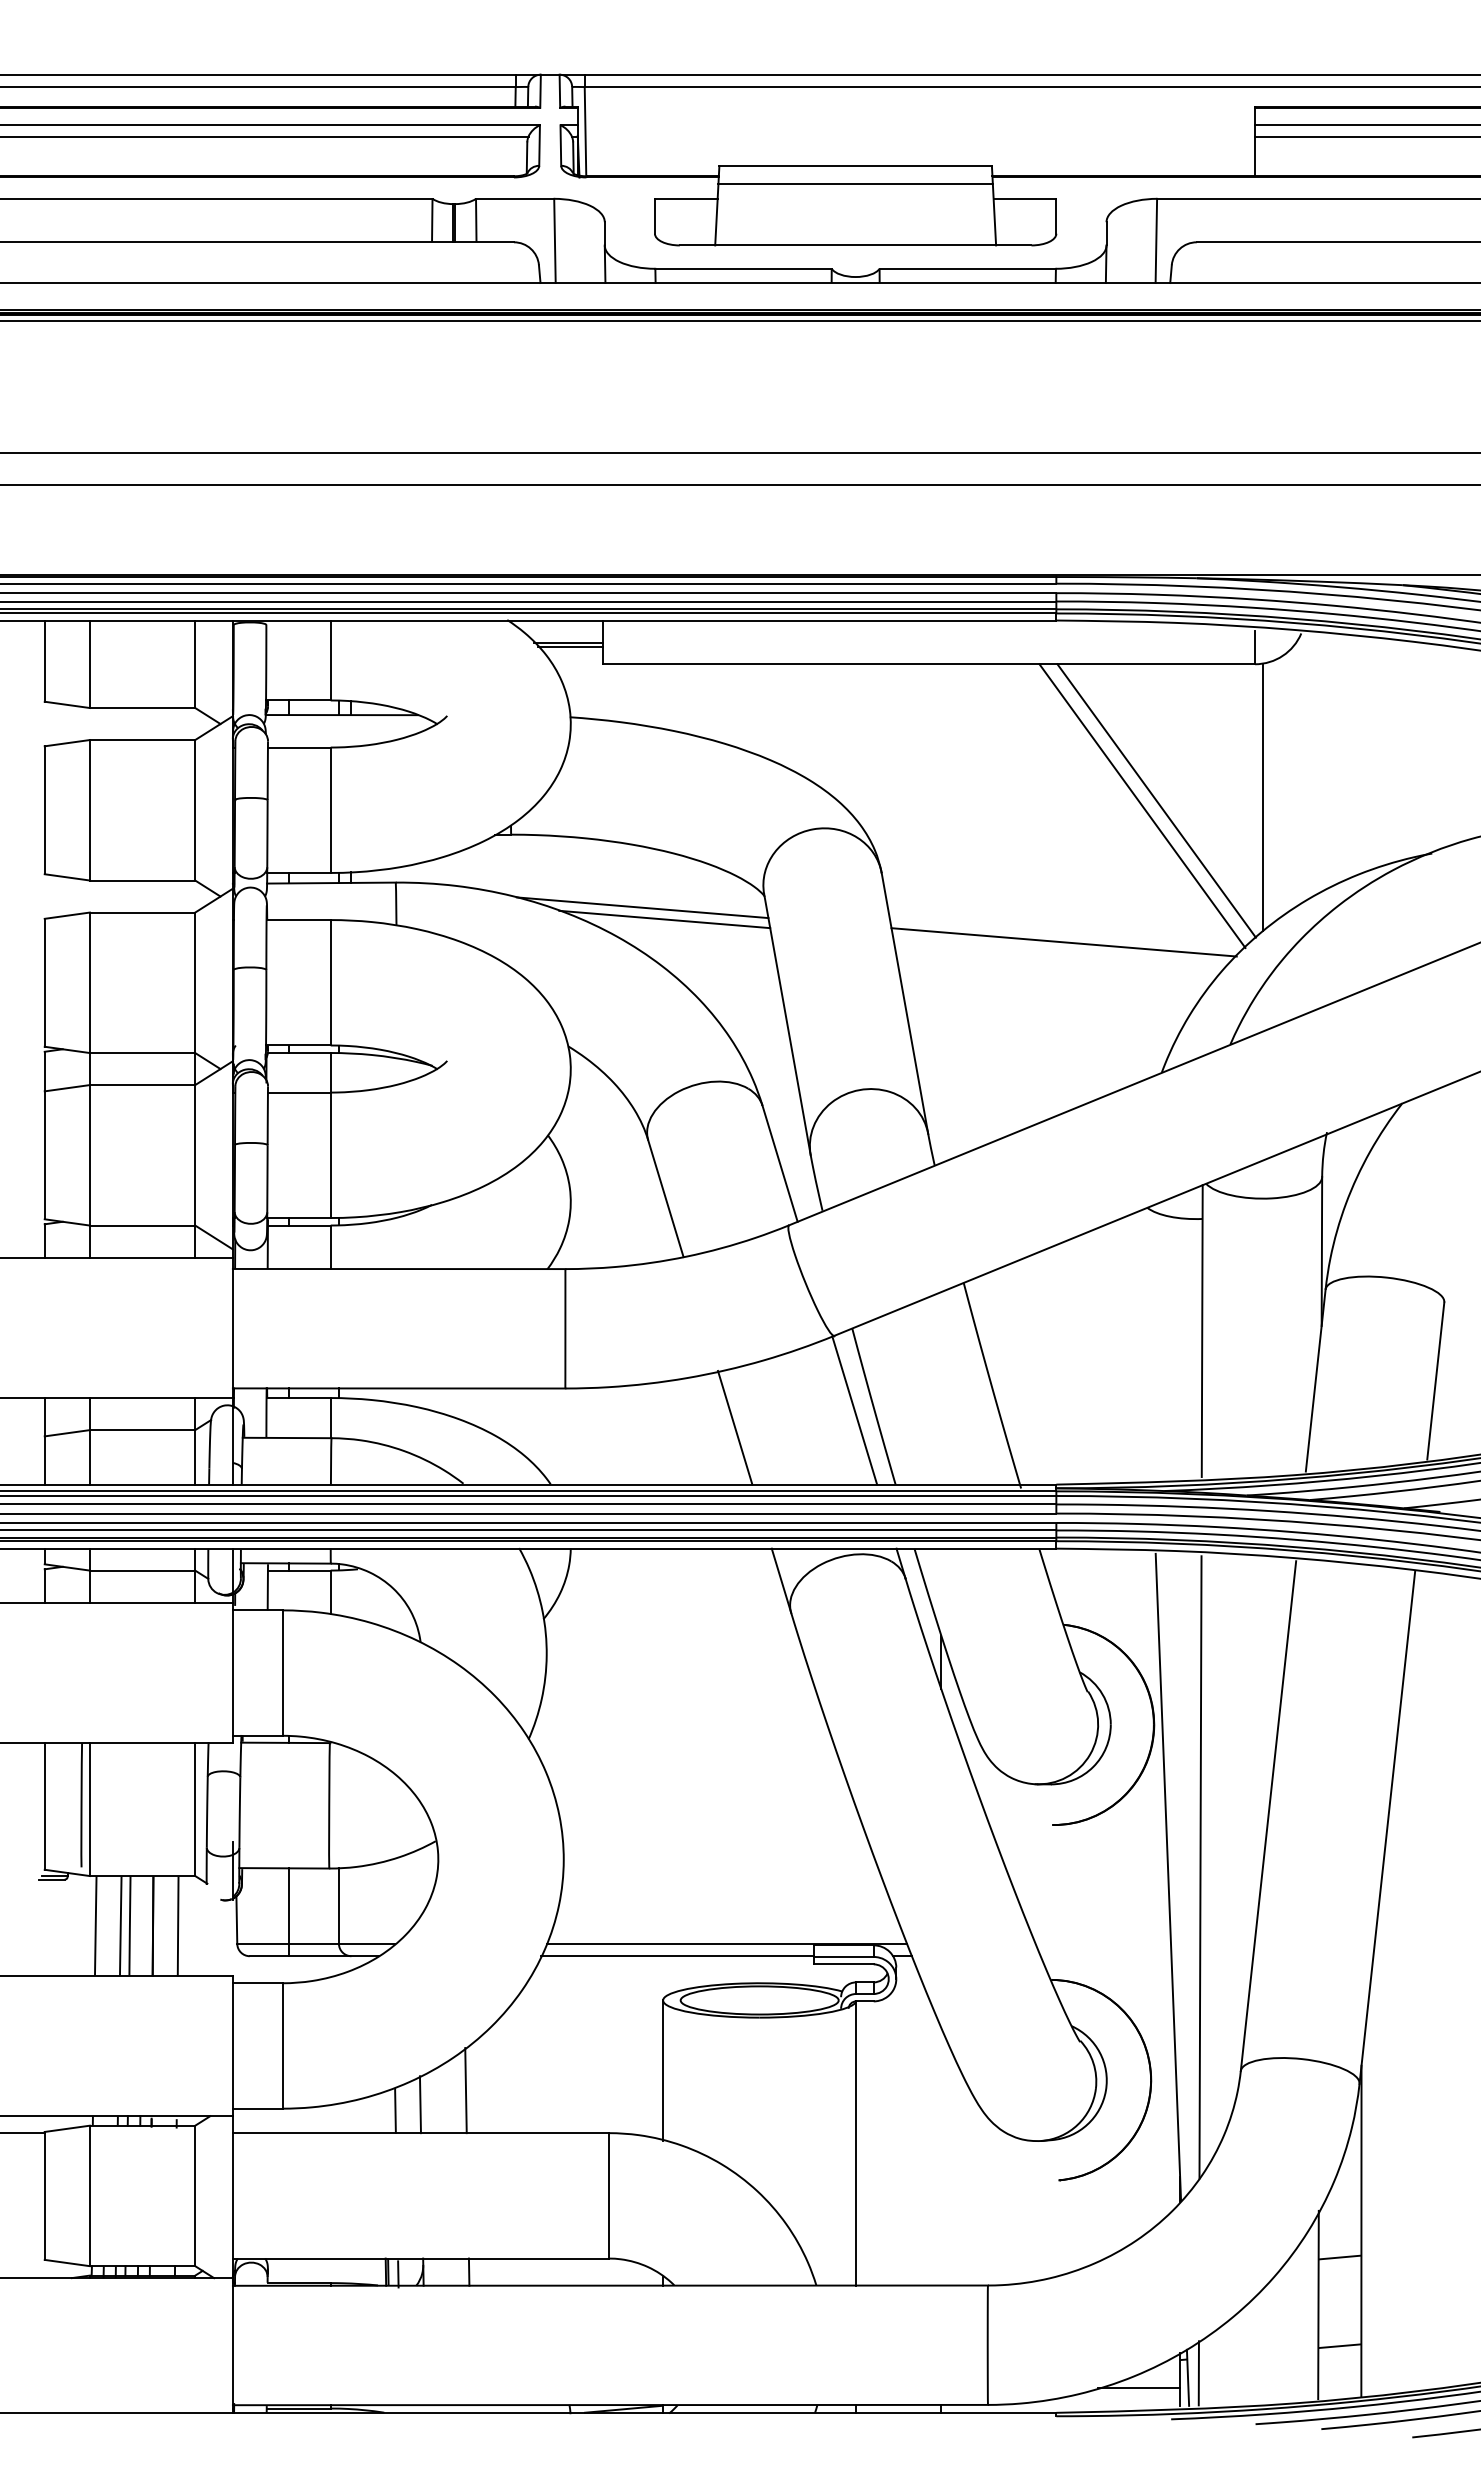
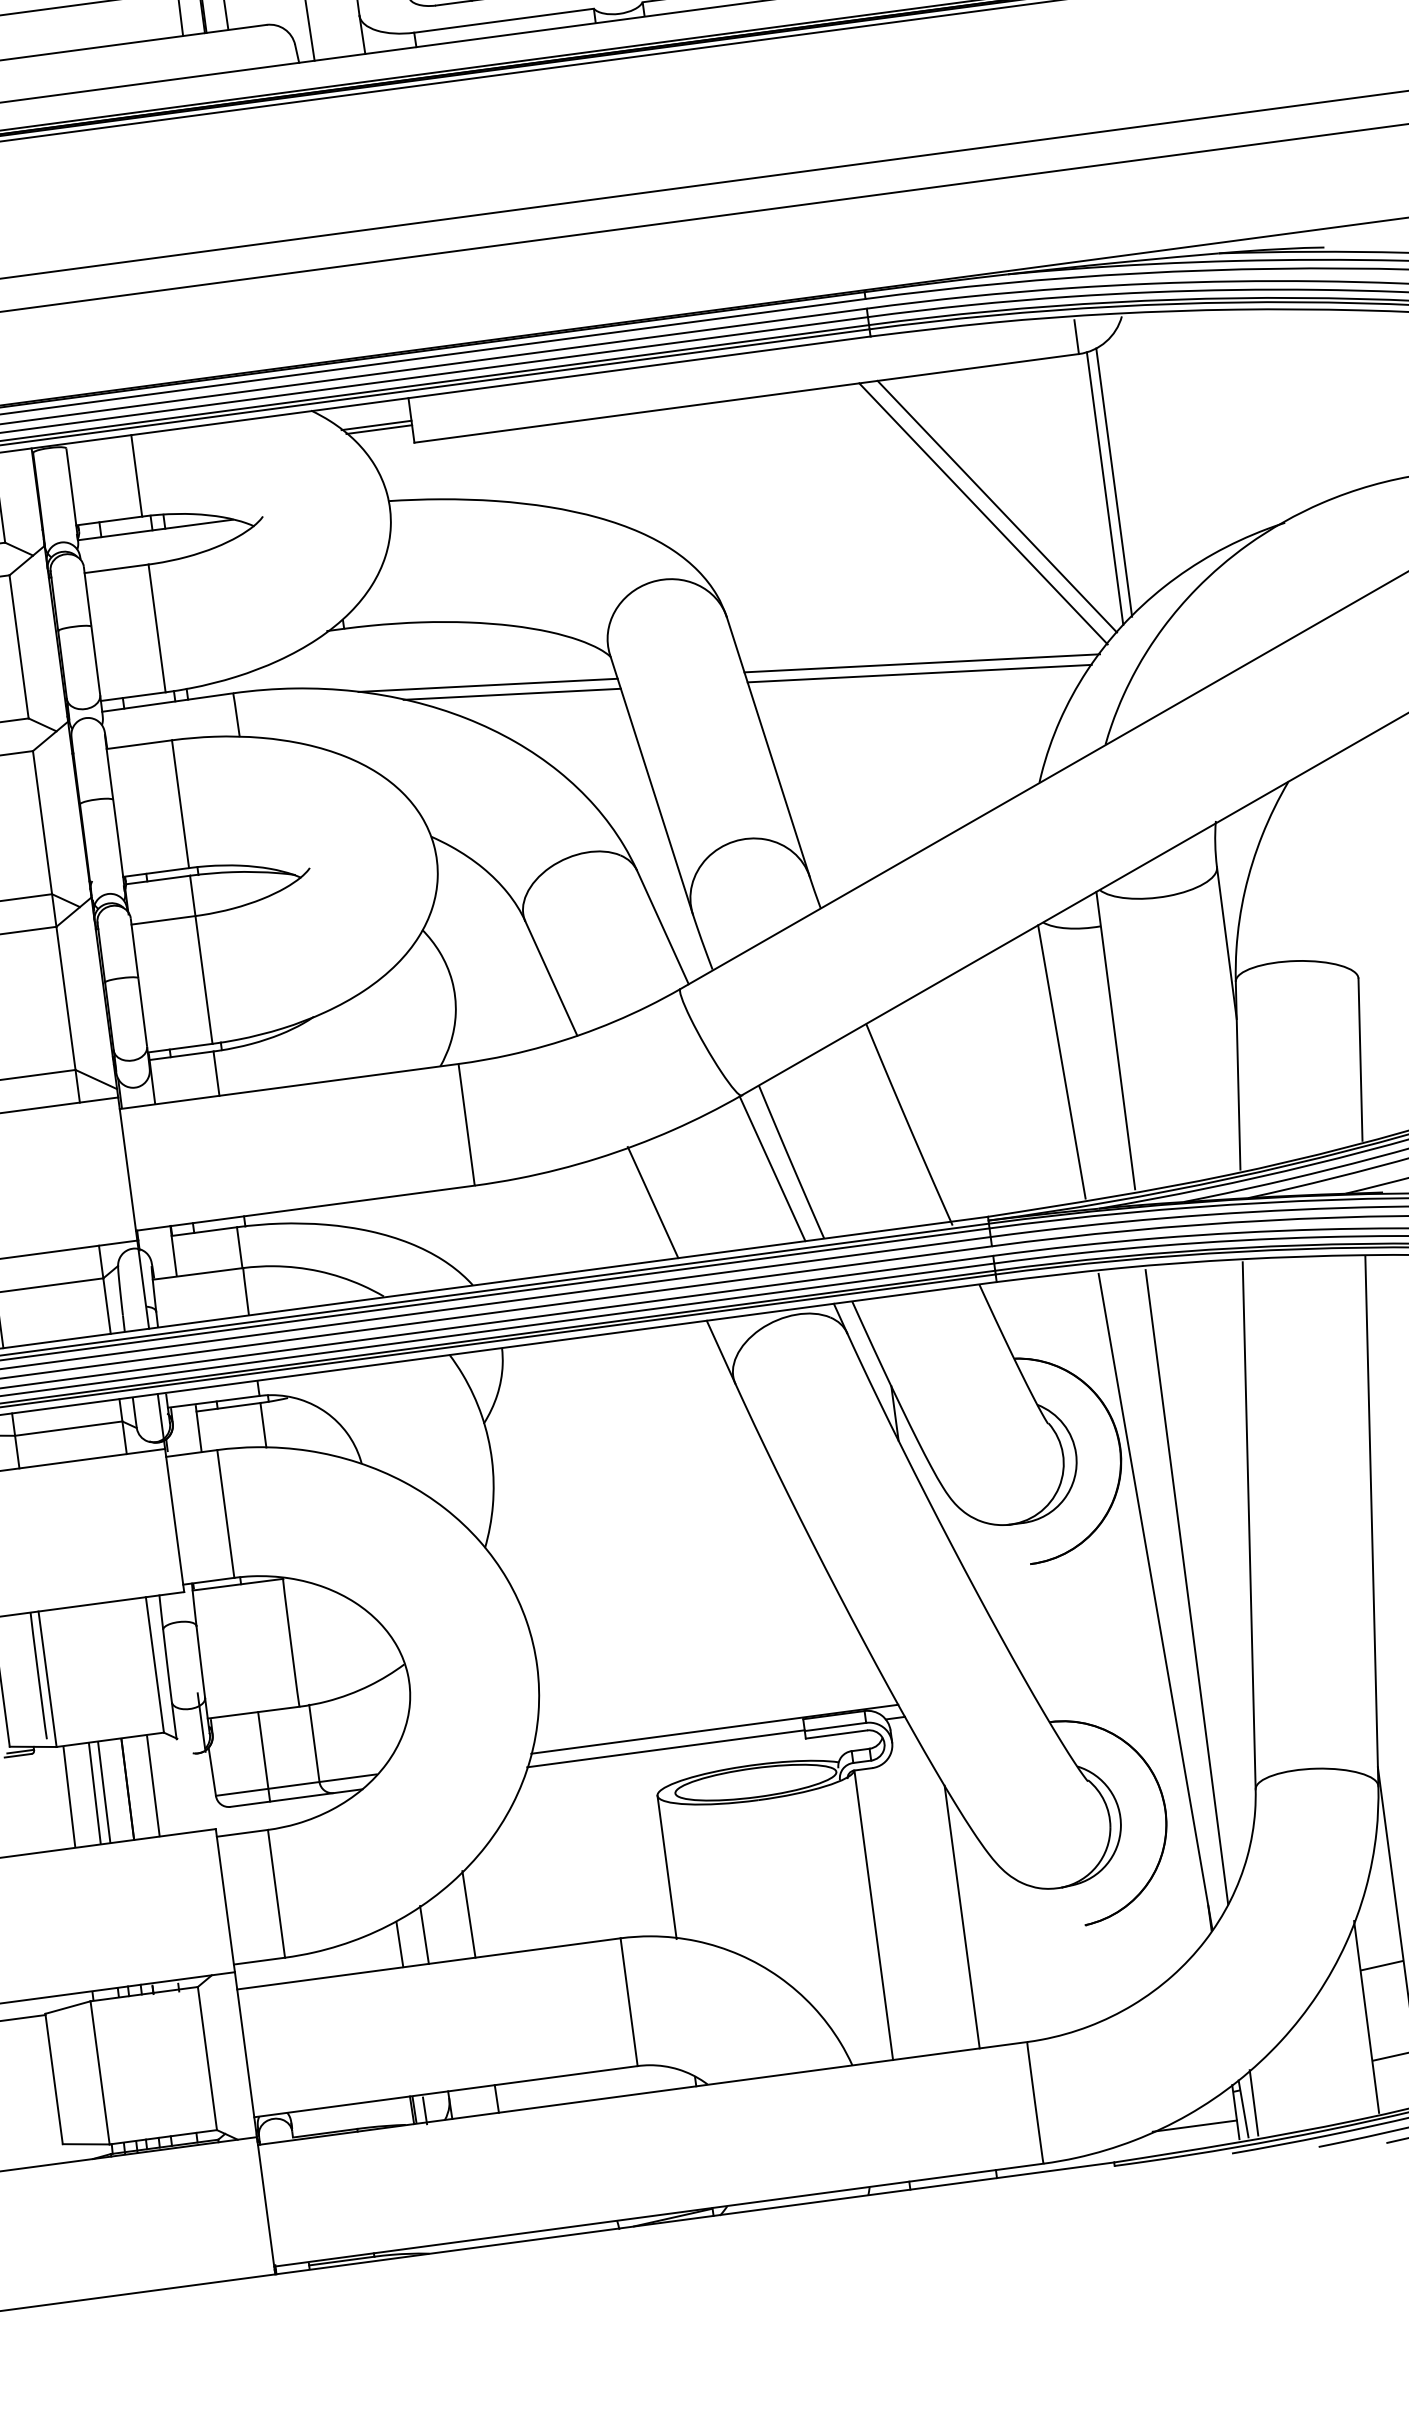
line: (1272, 792) -> (1114, 482), added
line: (1060, 951) -> (919, 673), added
line: (1147, 1344) -> (1061, 1061), added
line: (941, 2156) -> (962, 1916), added

